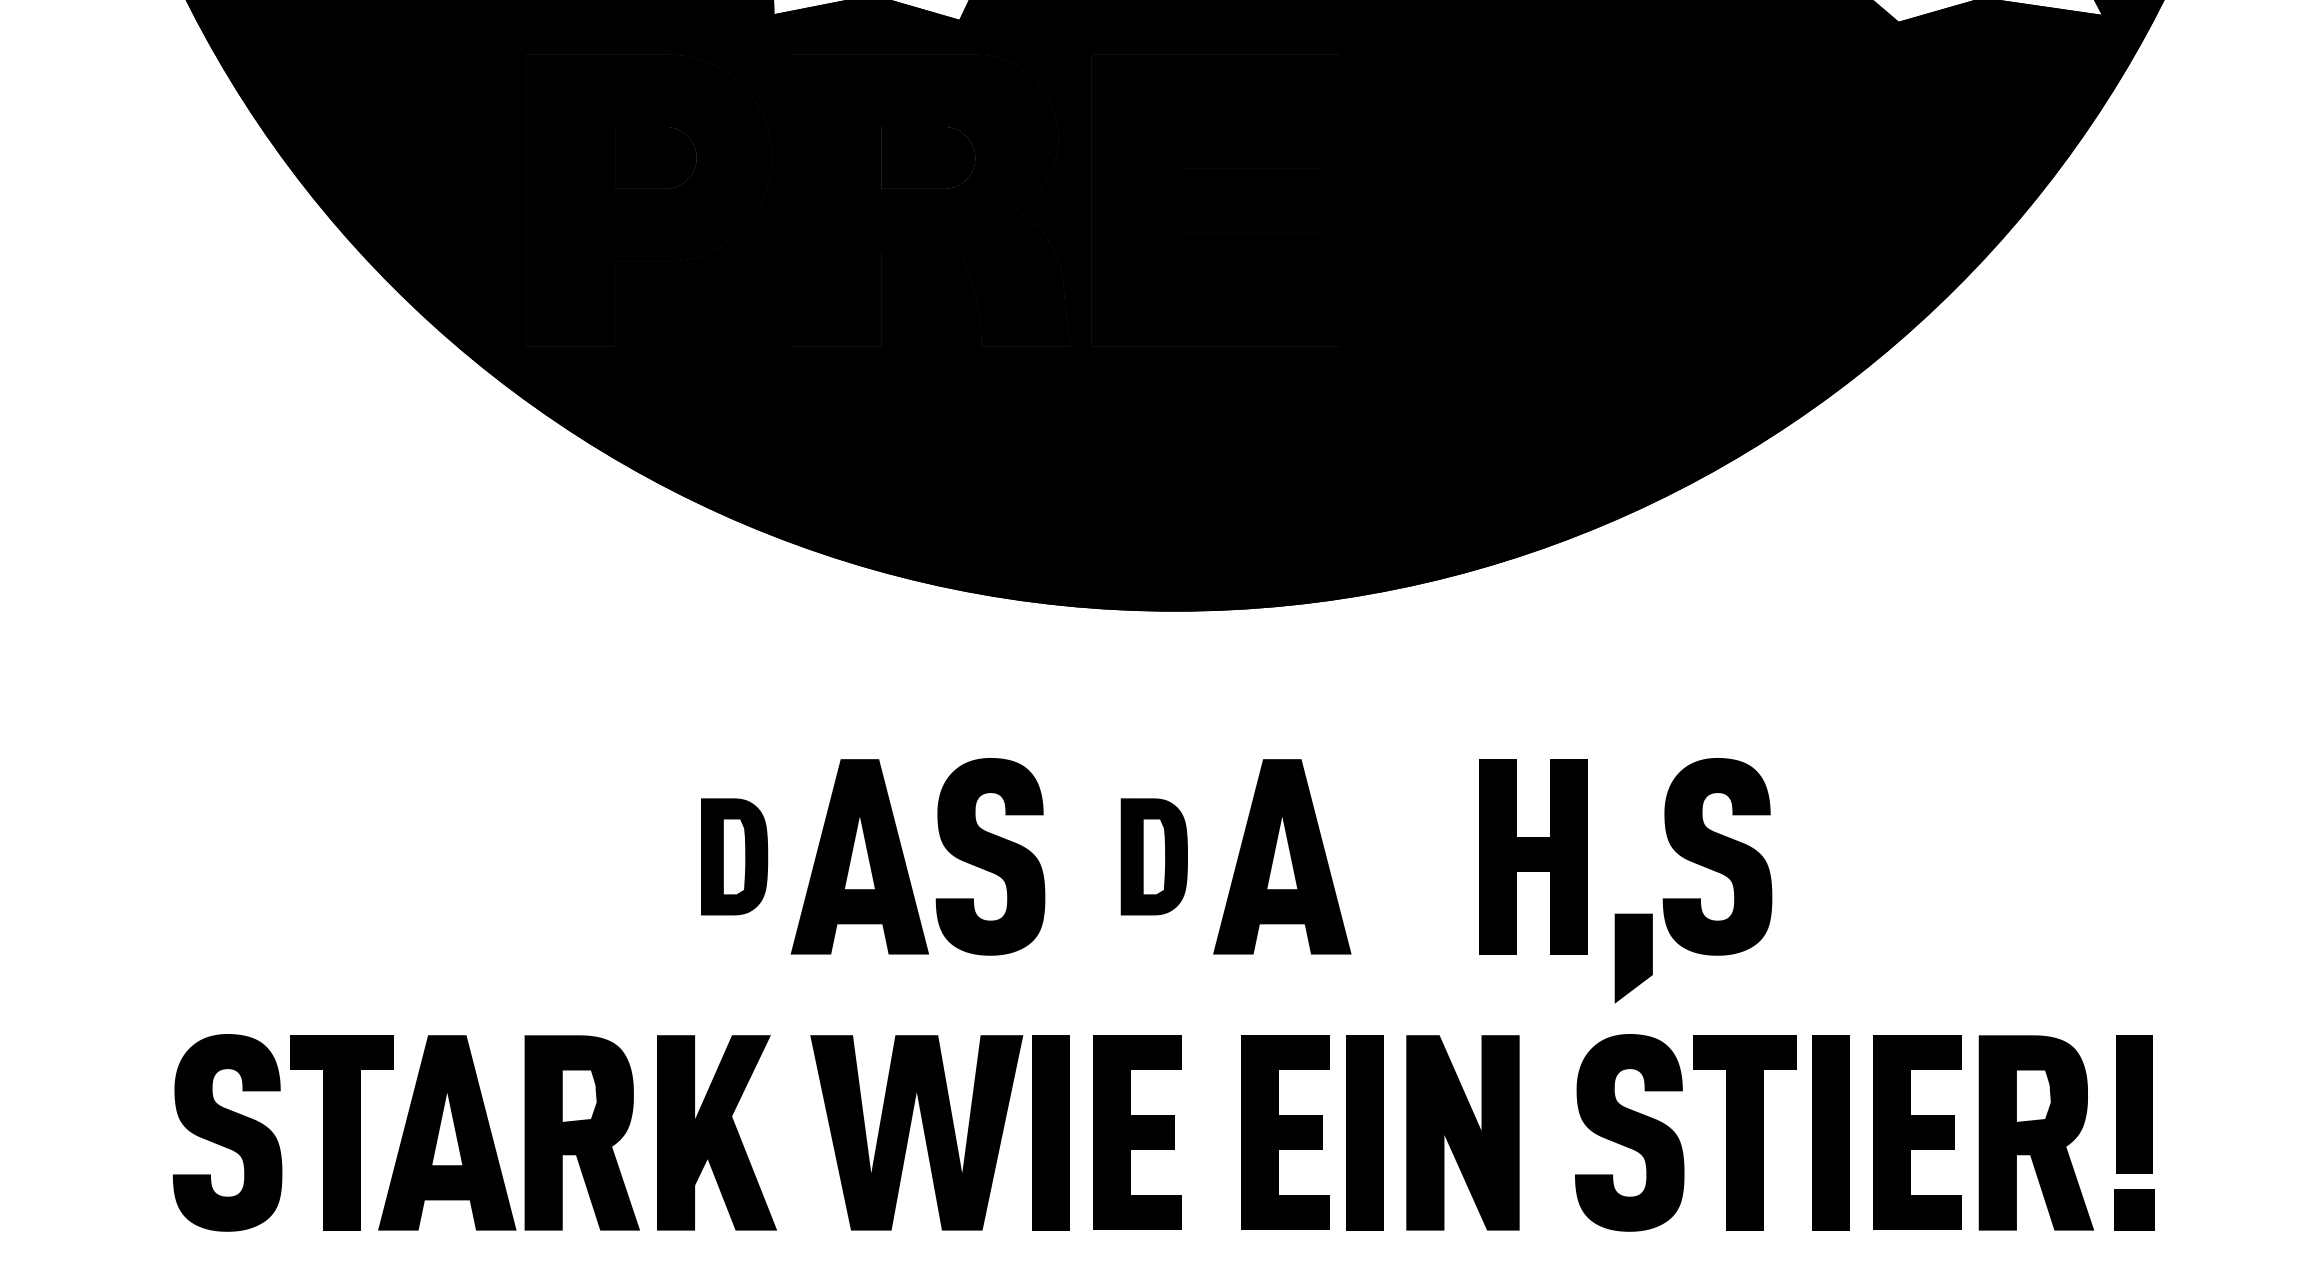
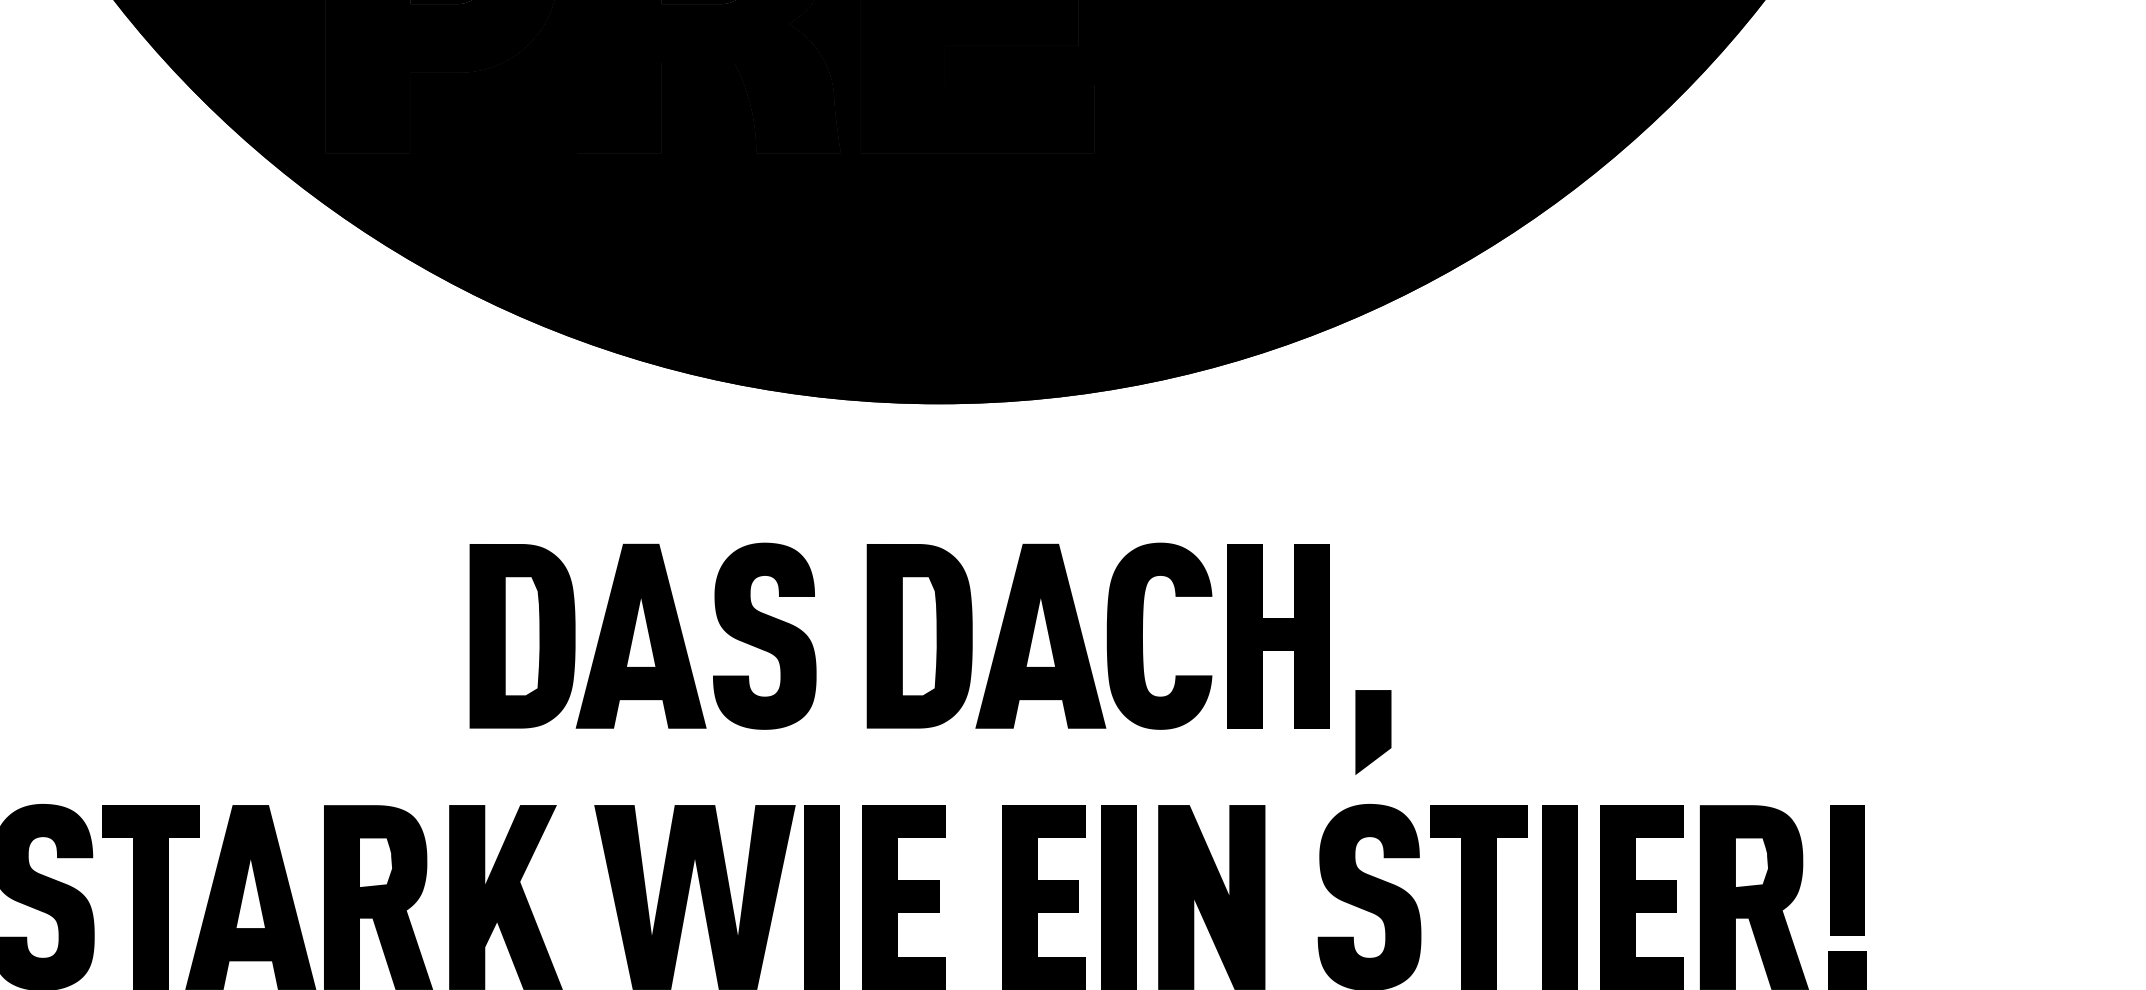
part: (734, 856) -> (522, 635), size x1.67
part: (1154, 856) -> (919, 635), size x1.67
fill: (1407, 856) -> (1159, 635), added
part: (1717, 856) -> (1452, 635), removed

